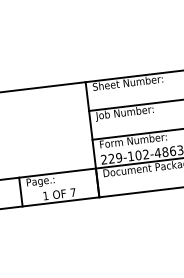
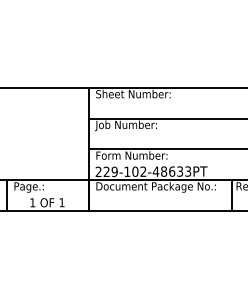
text: (72, 192) -> (61, 202), 7 -> 1

